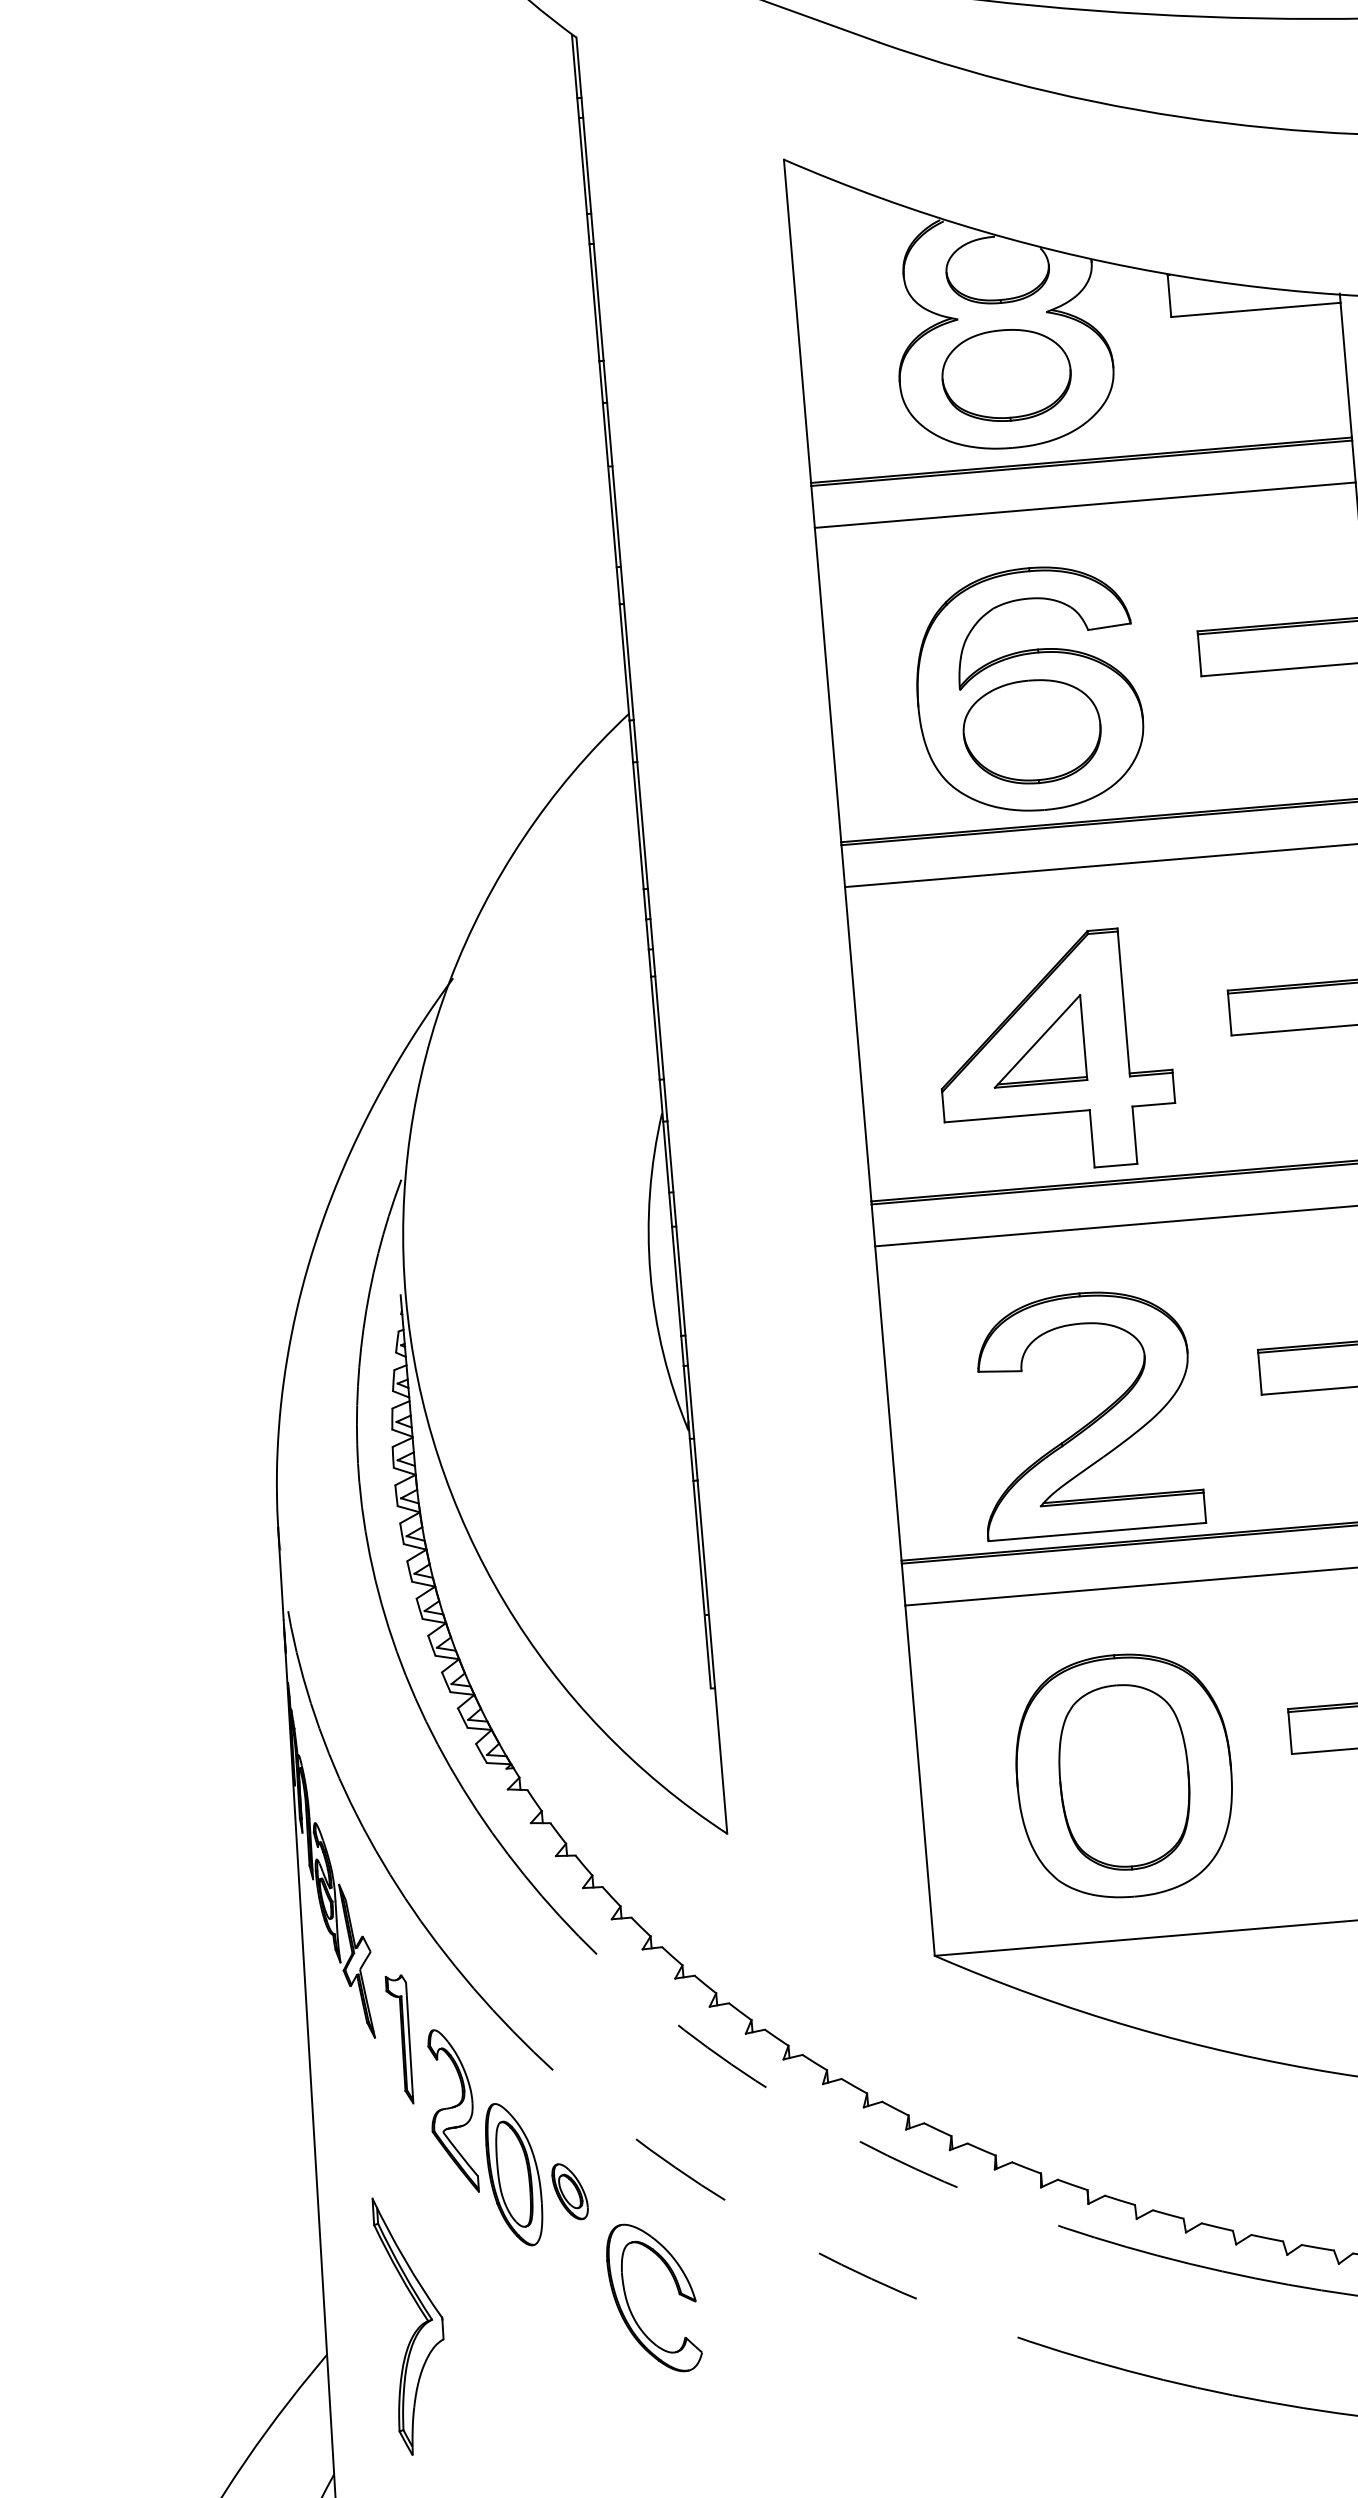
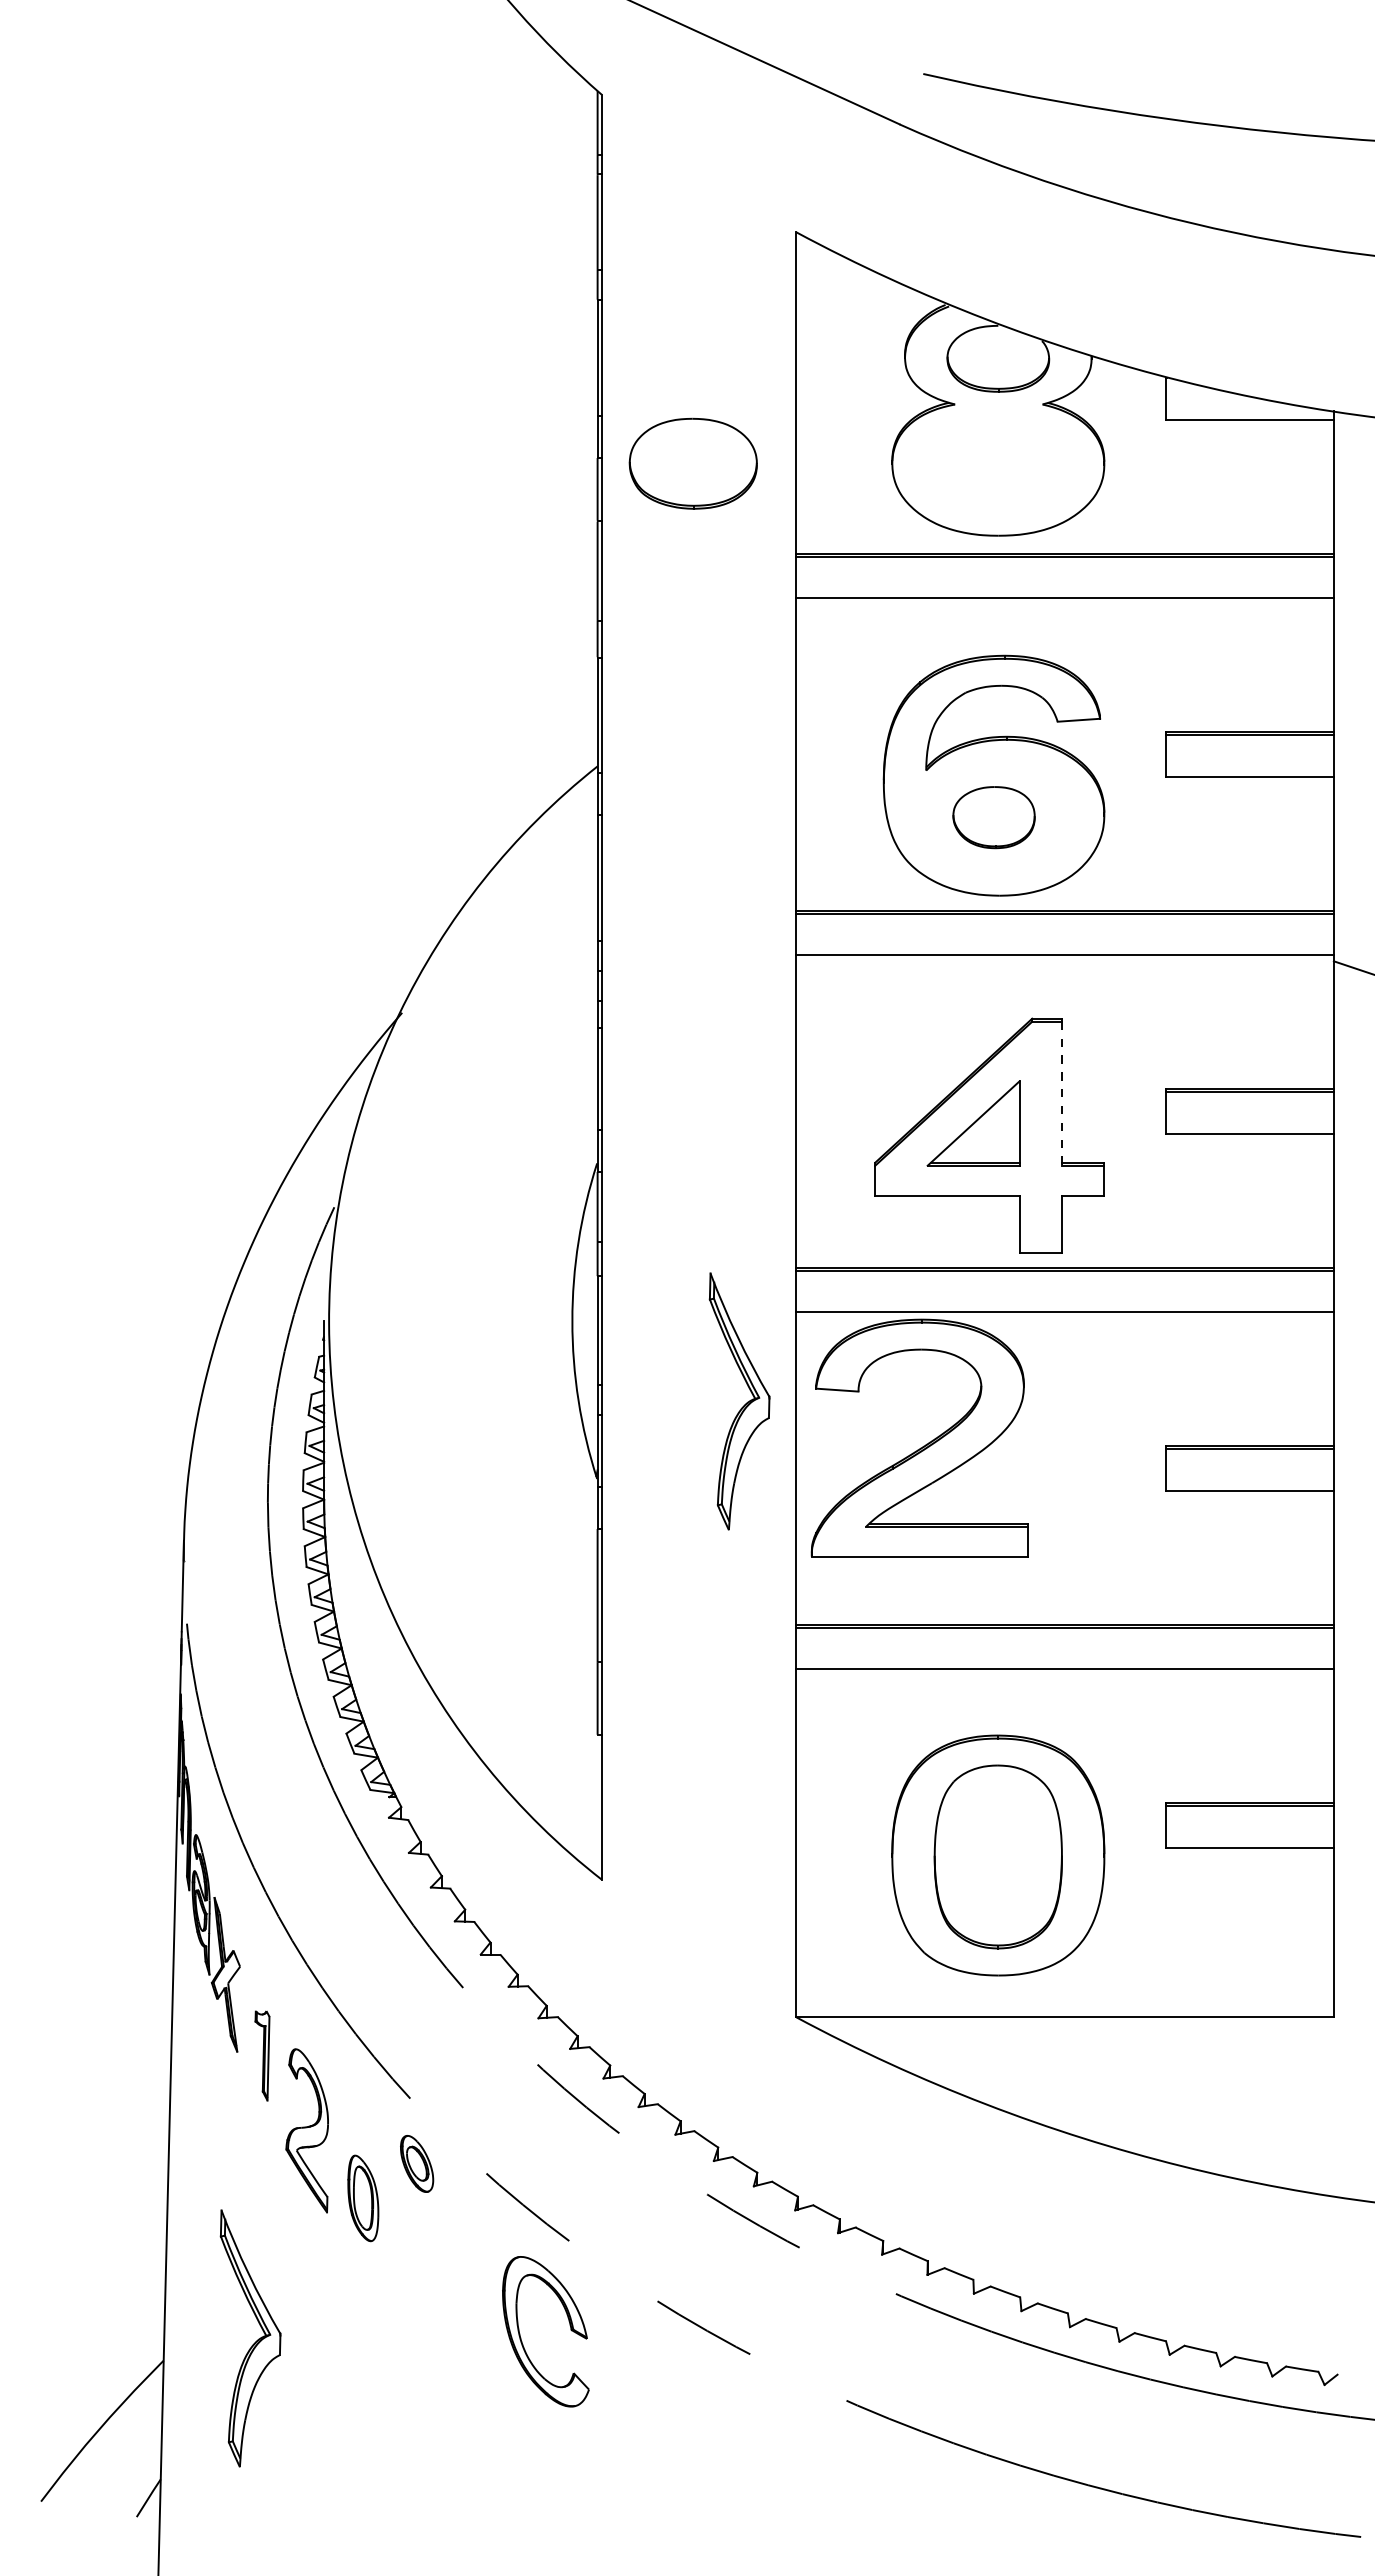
part: (1005, 375) -> (692, 463), moved
part: (1031, 731) -> (993, 817), size x0.6
line: (1123, 1003) -> (1061, 1093), solid -> dashed
part: (825, 1340) -> (739, 1401), added
part: (1091, 1419) -> (923, 1445), moved
part: (400, 2039) -> (262, 2055), size x0.7
part: (514, 2174) -> (363, 2198), size x0.6
part: (570, 2191) -> (417, 2163), moved
part: (677, 2289) -> (569, 2325), moved

